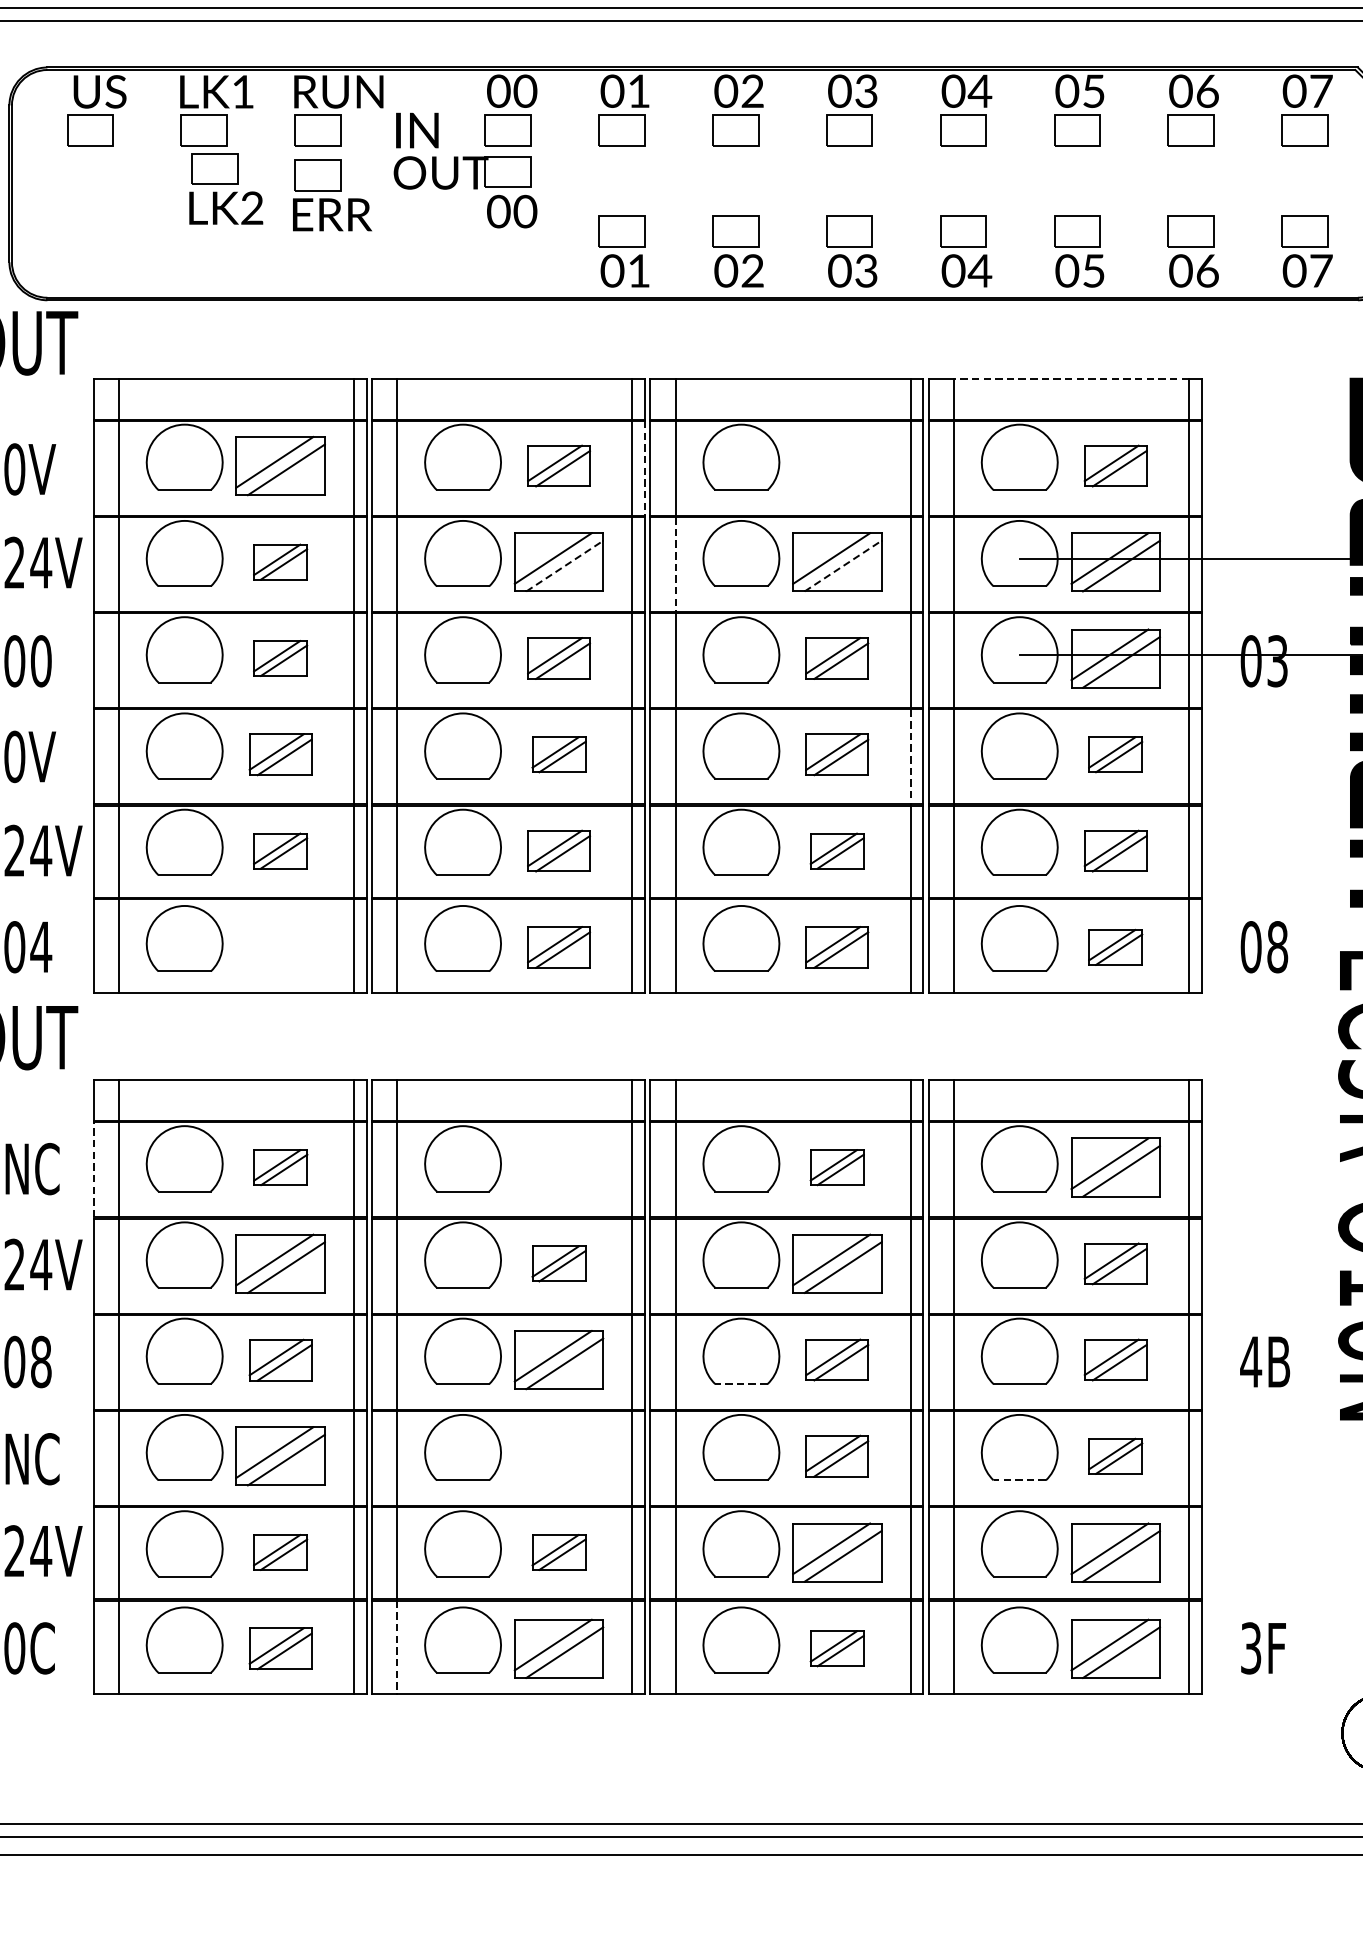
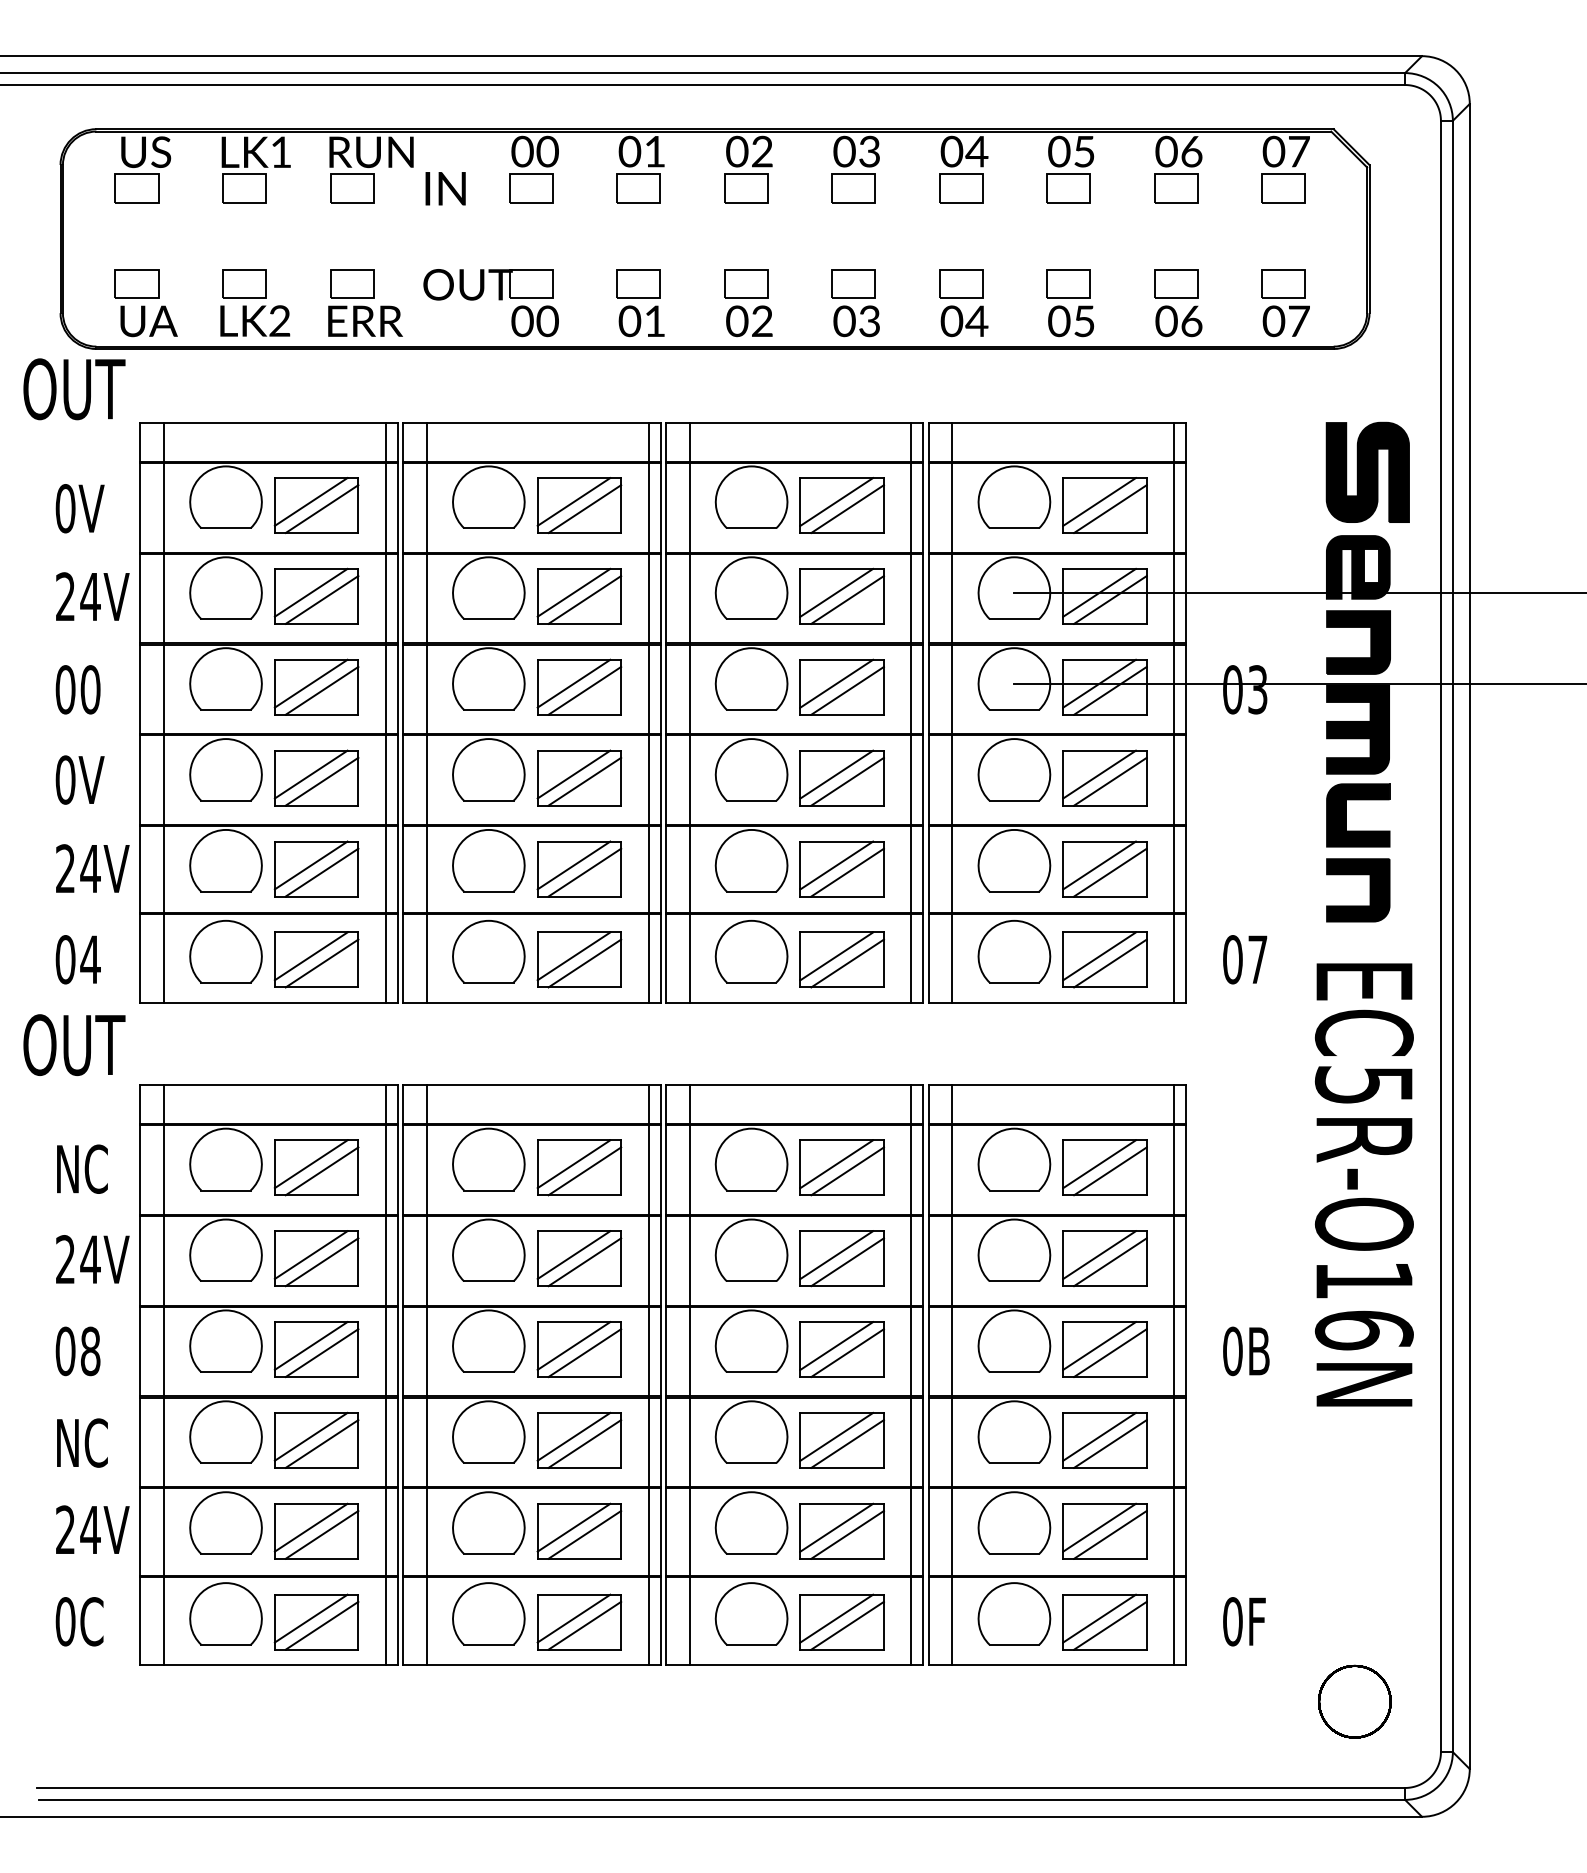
part: (226, 188) -> (255, 302), moved
part: (473, 188) -> (498, 299), moved
part: (332, 194) -> (365, 302), moved
part: (99, 252) -> (145, 303), added
line: (1071, 379) -> (1063, 423), dashed -> solid
part: (559, 466) -> (579, 505), size x1.43
part: (836, 466) -> (841, 505), added
part: (1115, 466) -> (1104, 505), size x1.43
line: (644, 468) -> (660, 507), dashed -> solid
part: (280, 561) -> (316, 595), size x1.67
line: (675, 564) -> (689, 598), dashed -> solid
line: (565, 565) -> (585, 599), dashed -> solid
line: (844, 565) -> (848, 599), dashed -> solid
part: (280, 657) -> (316, 686), size x1.67
part: (559, 657) -> (579, 686), size x1.43
part: (836, 657) -> (841, 686), size x1.43
part: (280, 754) -> (316, 777), size x1.43
part: (559, 754) -> (579, 777), size x1.67
part: (836, 754) -> (841, 777), size x1.43
part: (1115, 754) -> (1104, 777), size x1.67
line: (910, 757) -> (911, 780), dashed -> solid
part: (280, 850) -> (316, 868), size x1.67
part: (559, 850) -> (579, 868), size x1.43
part: (836, 850) -> (841, 868), size x1.67
part: (1115, 850) -> (1104, 868), size x1.43
part: (280, 946) -> (316, 959), added
part: (559, 946) -> (579, 959), size x1.43
part: (836, 946) -> (841, 959), size x1.43
part: (1115, 946) -> (1104, 959), size x1.67
text: (1277, 946) -> (1257, 959), 08 -> 07
part: (280, 1167) -> (316, 1167), size x1.67
part: (559, 1167) -> (579, 1167), added
part: (836, 1167) -> (841, 1167), size x1.67
line: (94, 1170) -> (140, 1170), dashed -> solid
part: (559, 1263) -> (579, 1258), size x1.67
part: (1115, 1263) -> (1104, 1258), size x1.43
part: (280, 1360) -> (316, 1349), size x1.43
part: (836, 1360) -> (841, 1349), size x1.43
part: (1115, 1360) -> (1104, 1349), size x1.43
text: (1250, 1362) -> (1232, 1351), 4B -> 0B
line: (741, 1384) -> (751, 1372), dashed -> solid
part: (559, 1455) -> (579, 1439), added
part: (836, 1455) -> (841, 1439), size x1.43
part: (1115, 1456) -> (1104, 1440), size x1.67
line: (1019, 1480) -> (1014, 1463), dashed -> solid
part: (280, 1551) -> (316, 1530), size x1.67
part: (559, 1551) -> (579, 1530), size x1.67
part: (280, 1648) -> (316, 1621), size x1.43
line: (397, 1648) -> (426, 1621), dashed -> solid
part: (836, 1648) -> (841, 1621), size x1.67
text: (1250, 1648) -> (1232, 1621), 3F -> 0F

